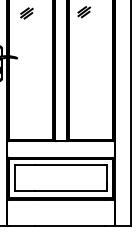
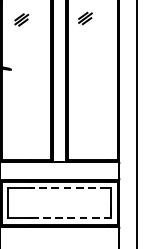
line: (69, 164) -> (69, 187), solid -> dashed
line: (69, 191) -> (69, 217), solid -> dashed

